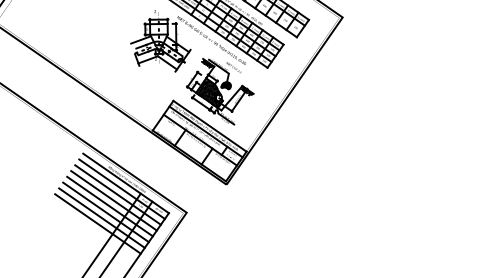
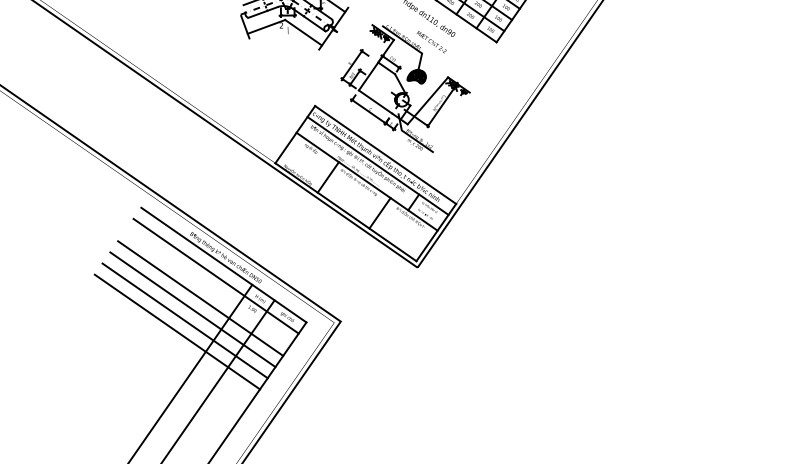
hatch: (209, 92) -> (384, 89), removed
line: (117, 194) -> (207, 286), removed
line: (97, 223) -> (168, 342), removed

